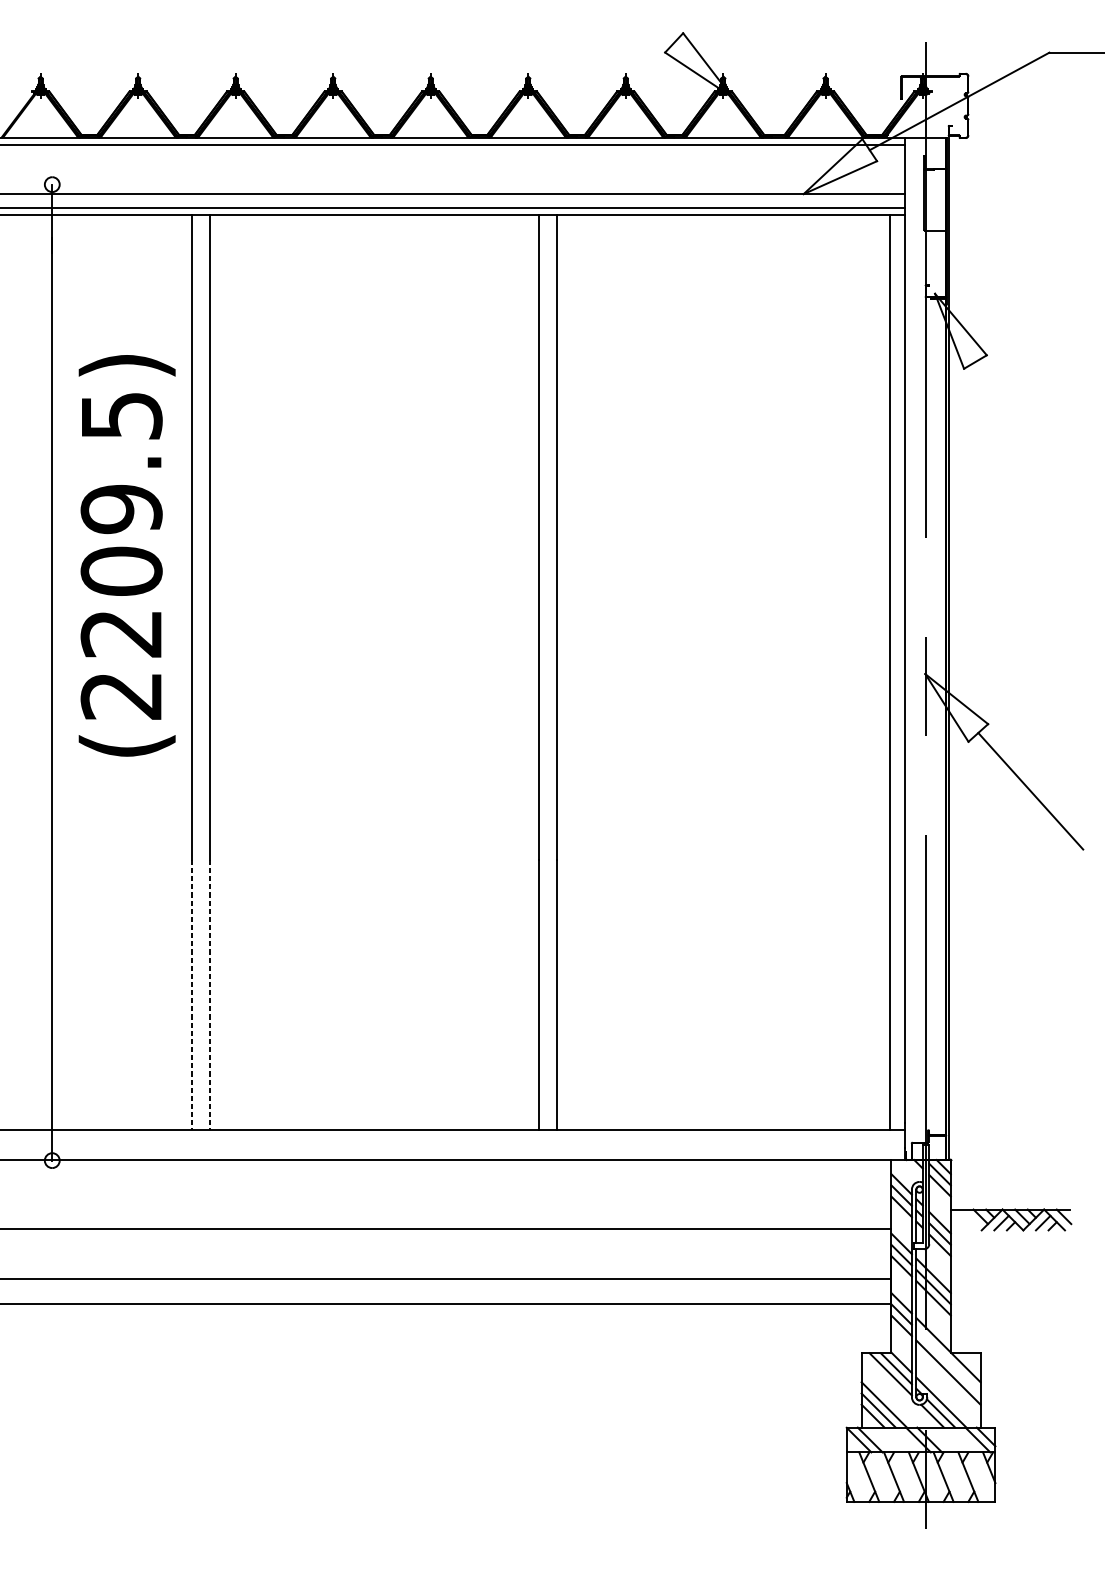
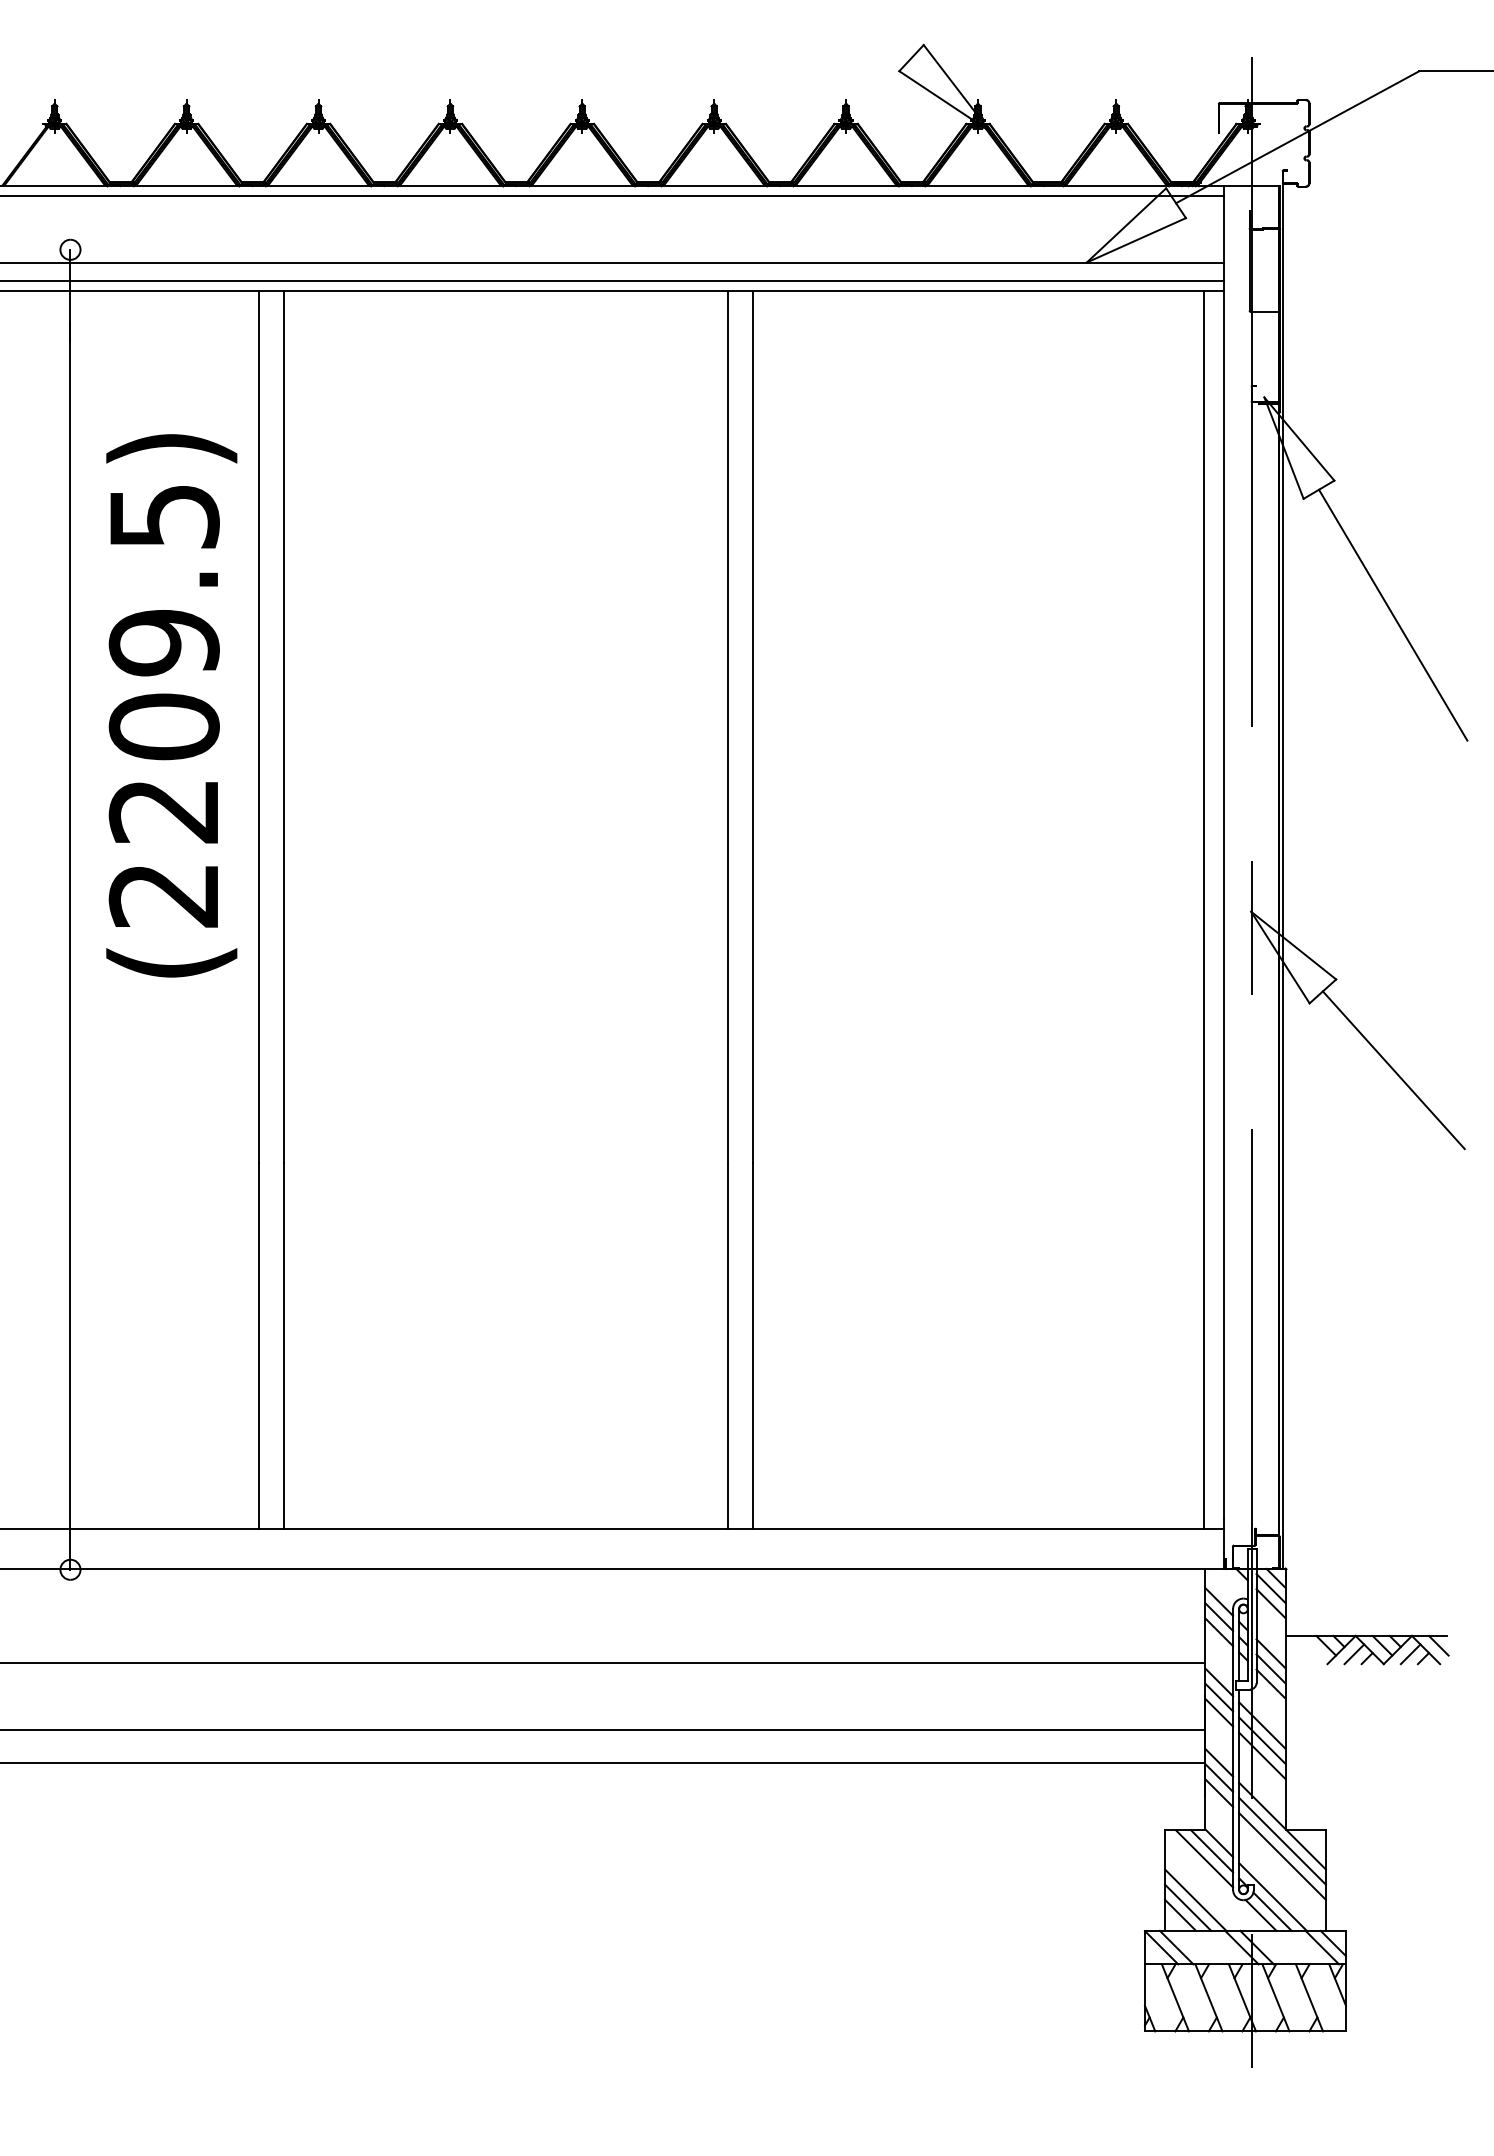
line: (1030, 454) -> (1393, 614), added
text: (126, 555) -> (171, 705), moved
line: (191, 994) -> (258, 1345), dashed -> solid
line: (209, 994) -> (283, 1345), dashed -> solid
line: (948, 1360) -> (1282, 1840), added

